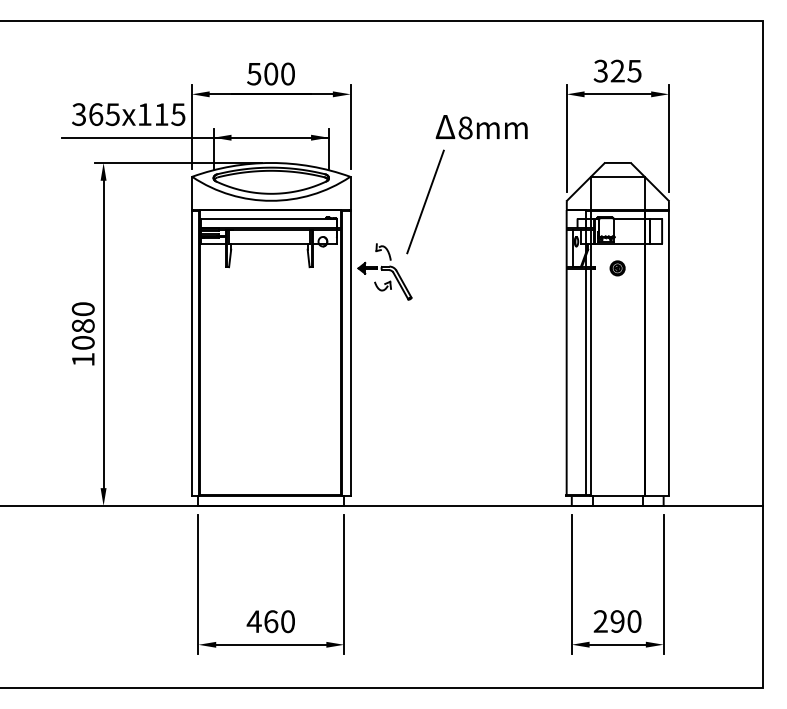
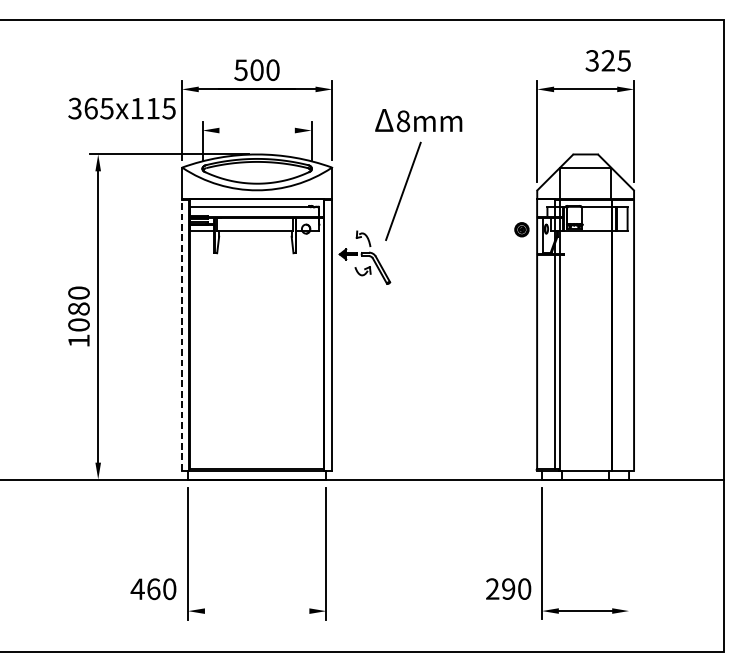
text: (617, 70) -> (608, 60), moved
text: (481, 127) -> (418, 120), moved
line: (194, 137) -> (184, 130), removed
part: (617, 268) -> (521, 229), moved
line: (192, 353) -> (182, 335), solid -> dashed
line: (663, 583) -> (628, 553), removed
text: (270, 621) -> (153, 589), moved
text: (617, 621) -> (508, 589), moved
line: (271, 644) -> (257, 610), removed

